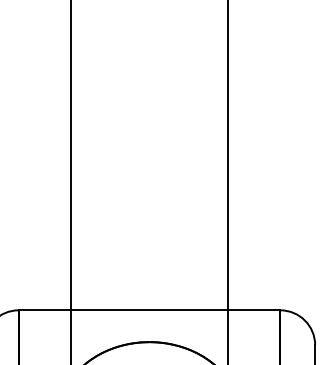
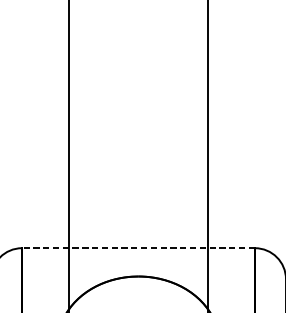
line: (149, 310) -> (138, 248), solid -> dashed

